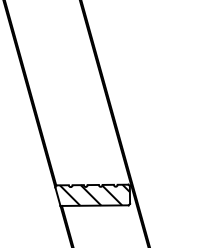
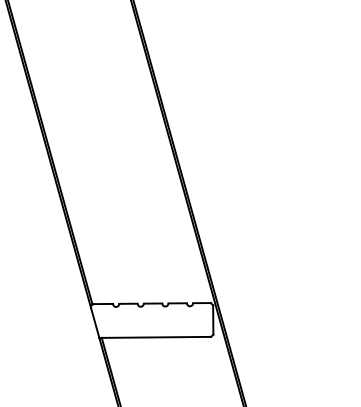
hatch: (94, 194) -> (155, 319), removed

